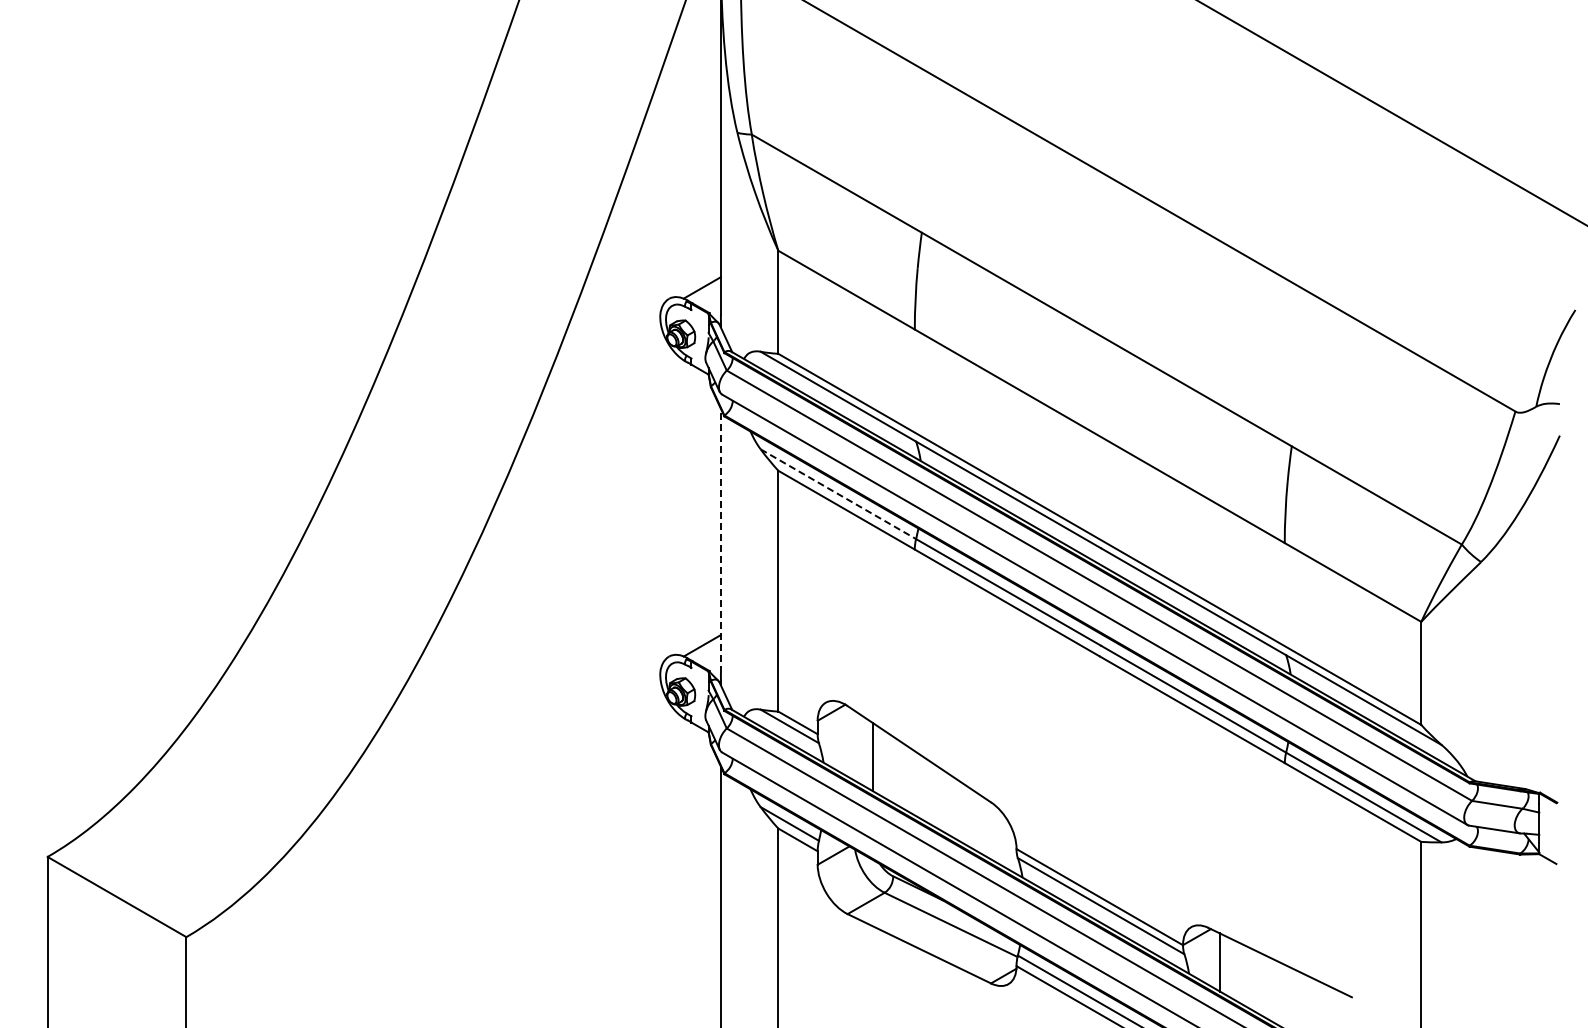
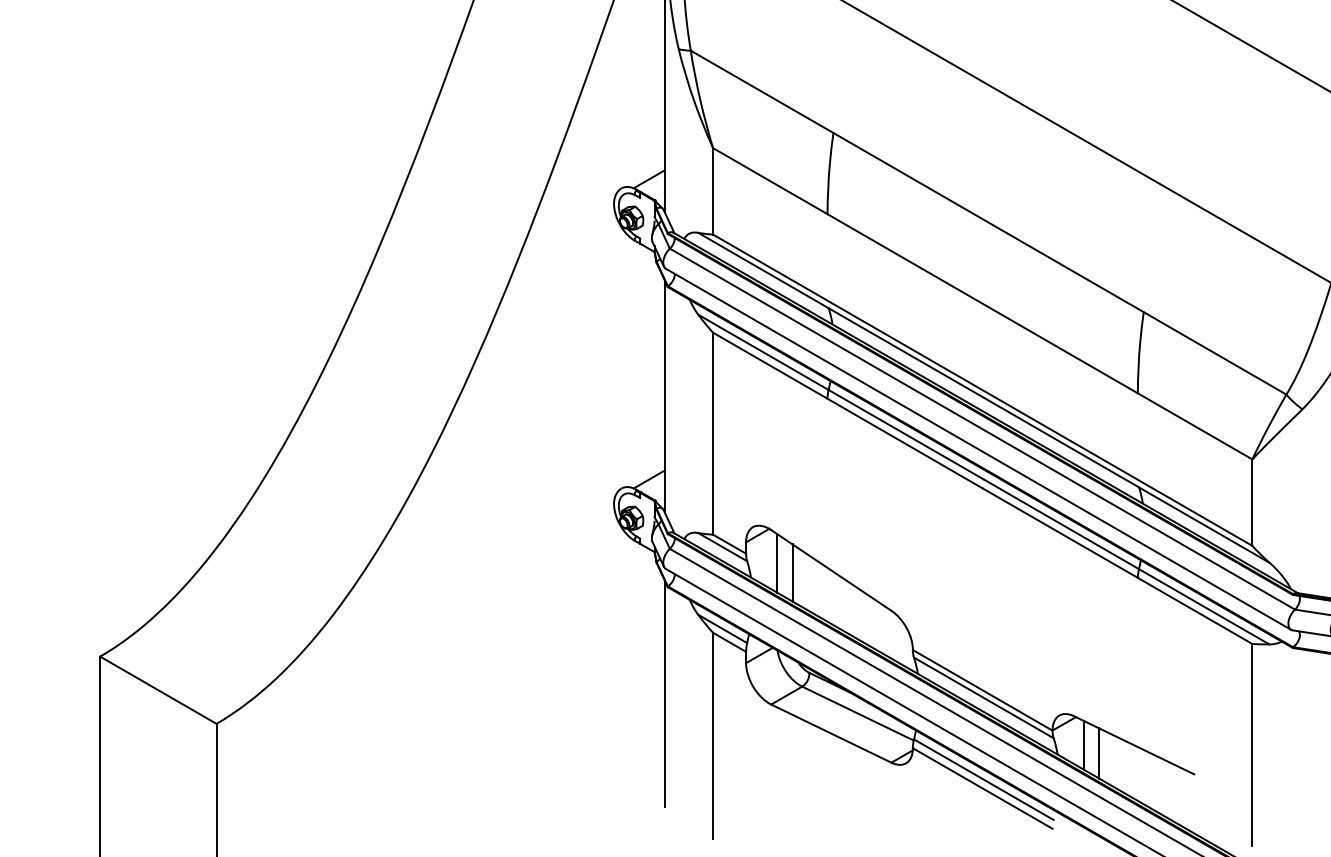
line: (838, 494) -> (763, 352), dashed -> solid
line: (720, 540) -> (664, 391), dashed -> solid
line: (854, 745) -> (776, 563), added
line: (1238, 972) -> (1099, 753), added

